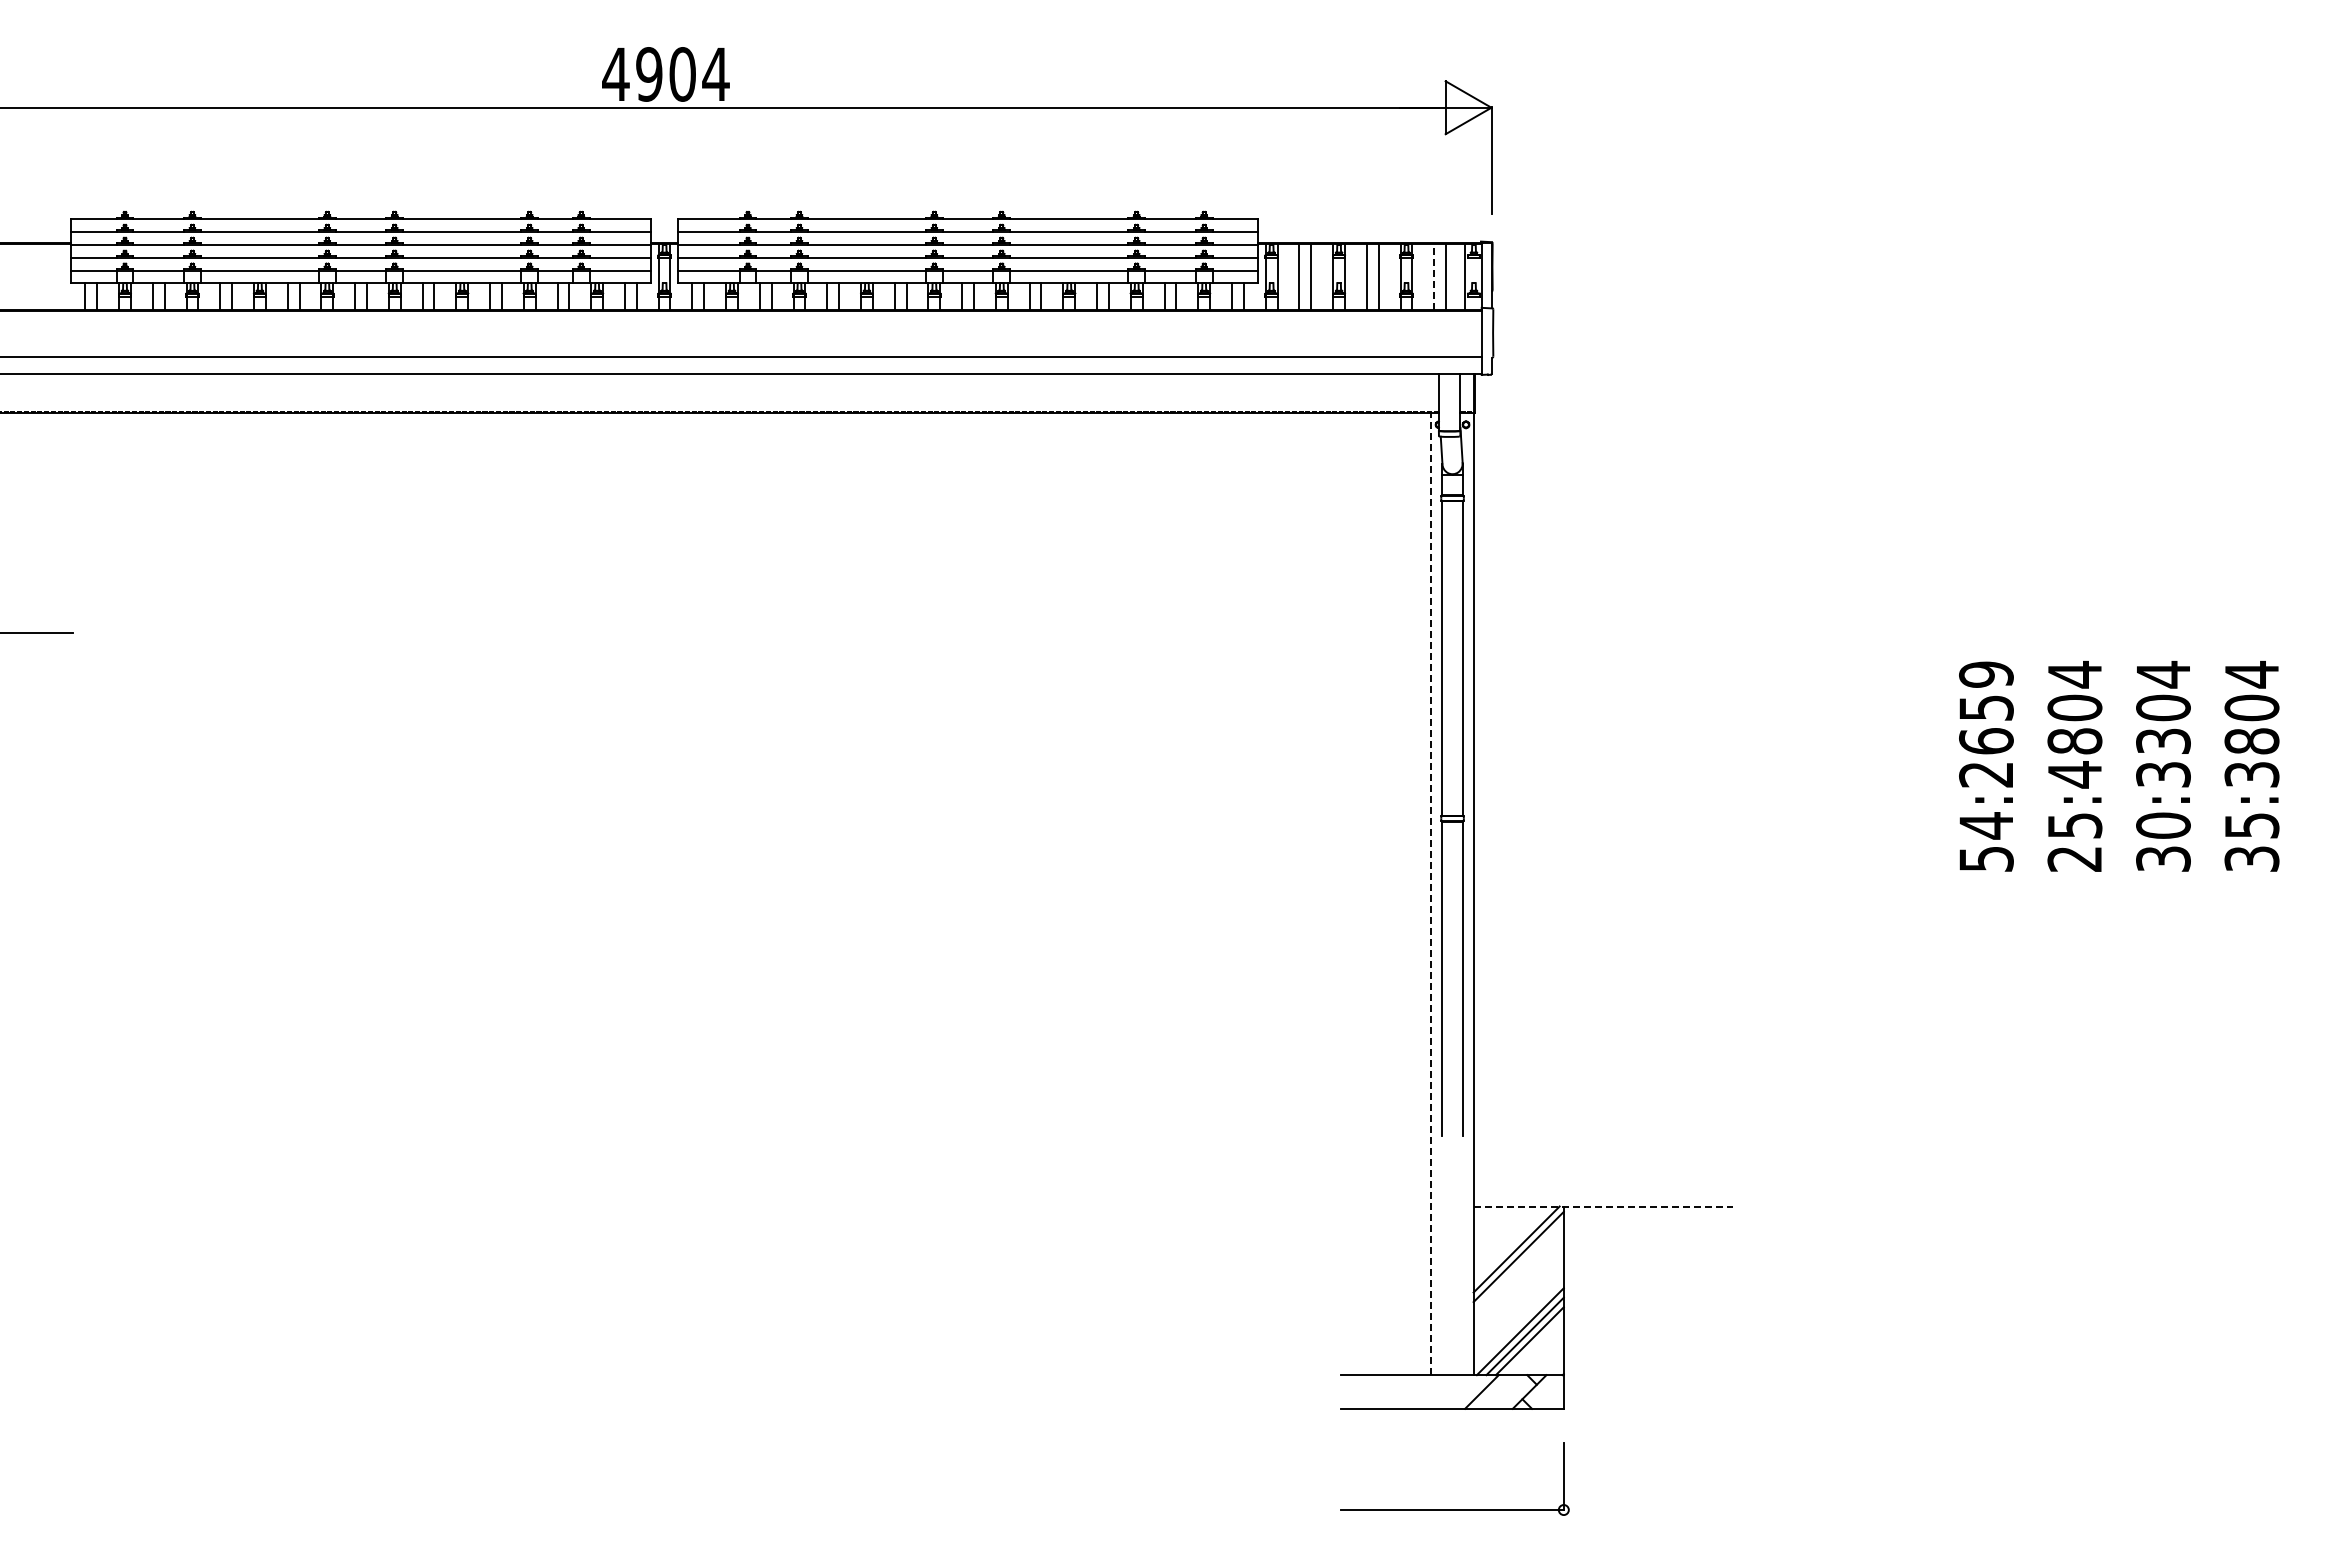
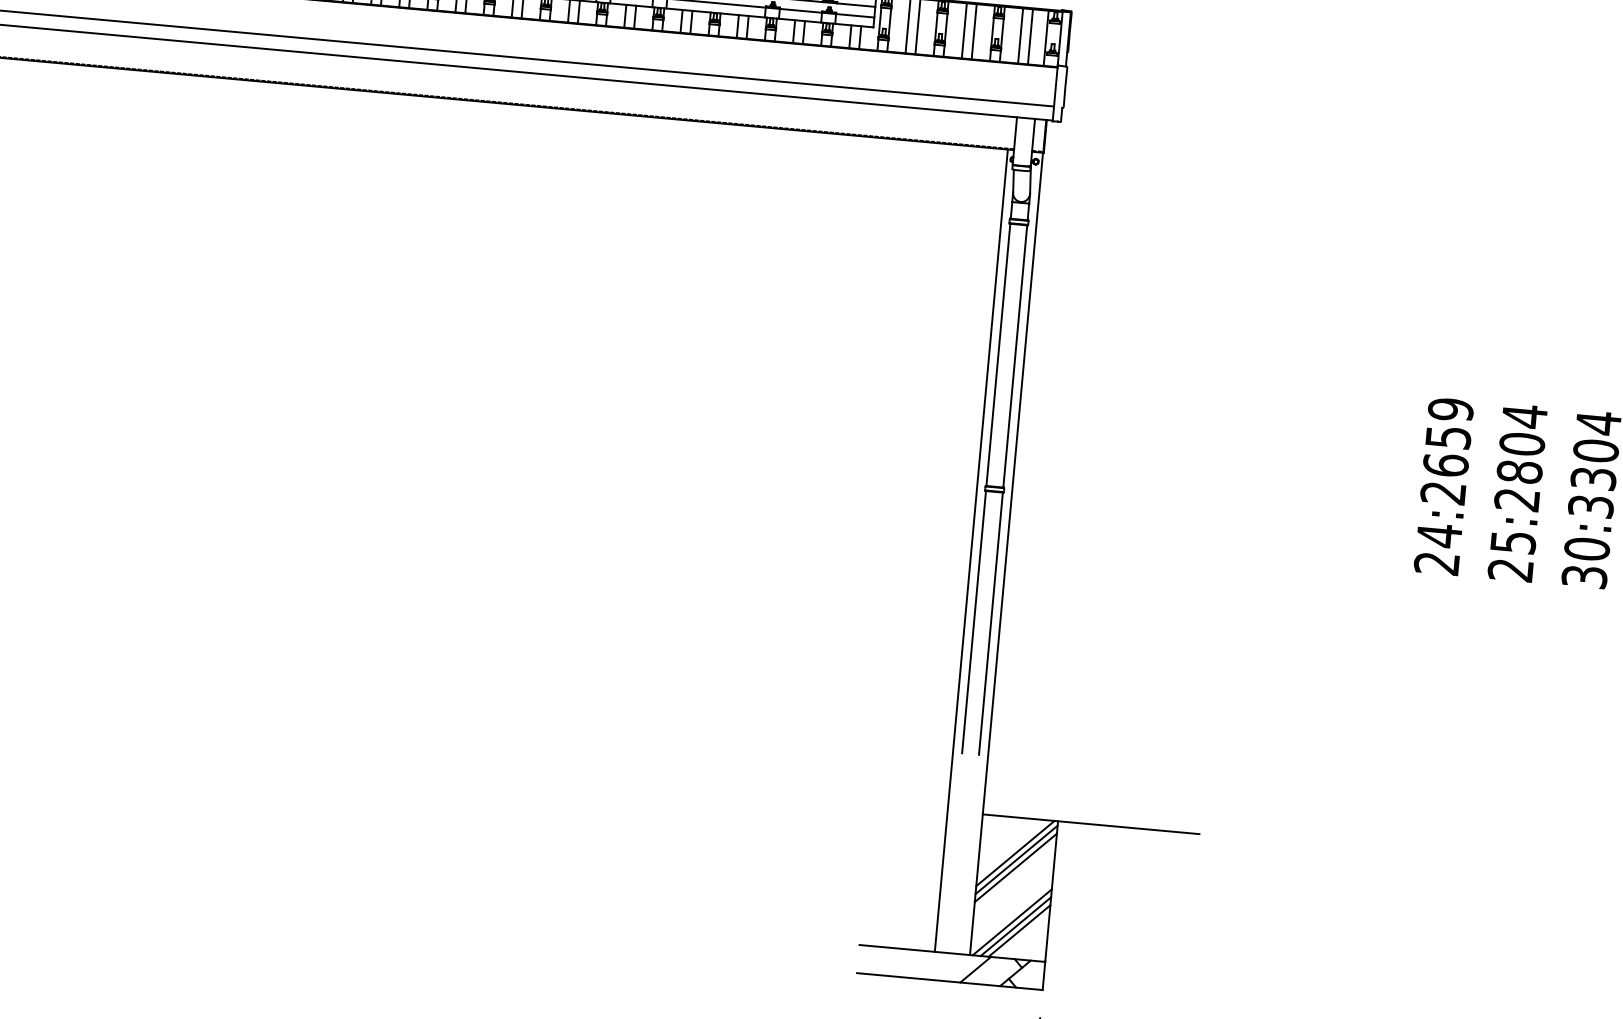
line: (1434, 276) -> (1020, 35), dashed -> solid
text: (2074, 774) -> (1516, 499), 25:4804 -> 25:2804
text: (1986, 859) -> (1436, 563), 54:2659 -> 24:2659
line: (1431, 894) -> (971, 550), dashed -> solid
line: (1603, 1206) -> (1091, 824), dashed -> solid
line: (1518, 1266) -> (1015, 867), added

